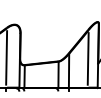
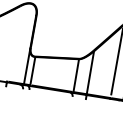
line: (6, 57) -> (13, 43), removed

